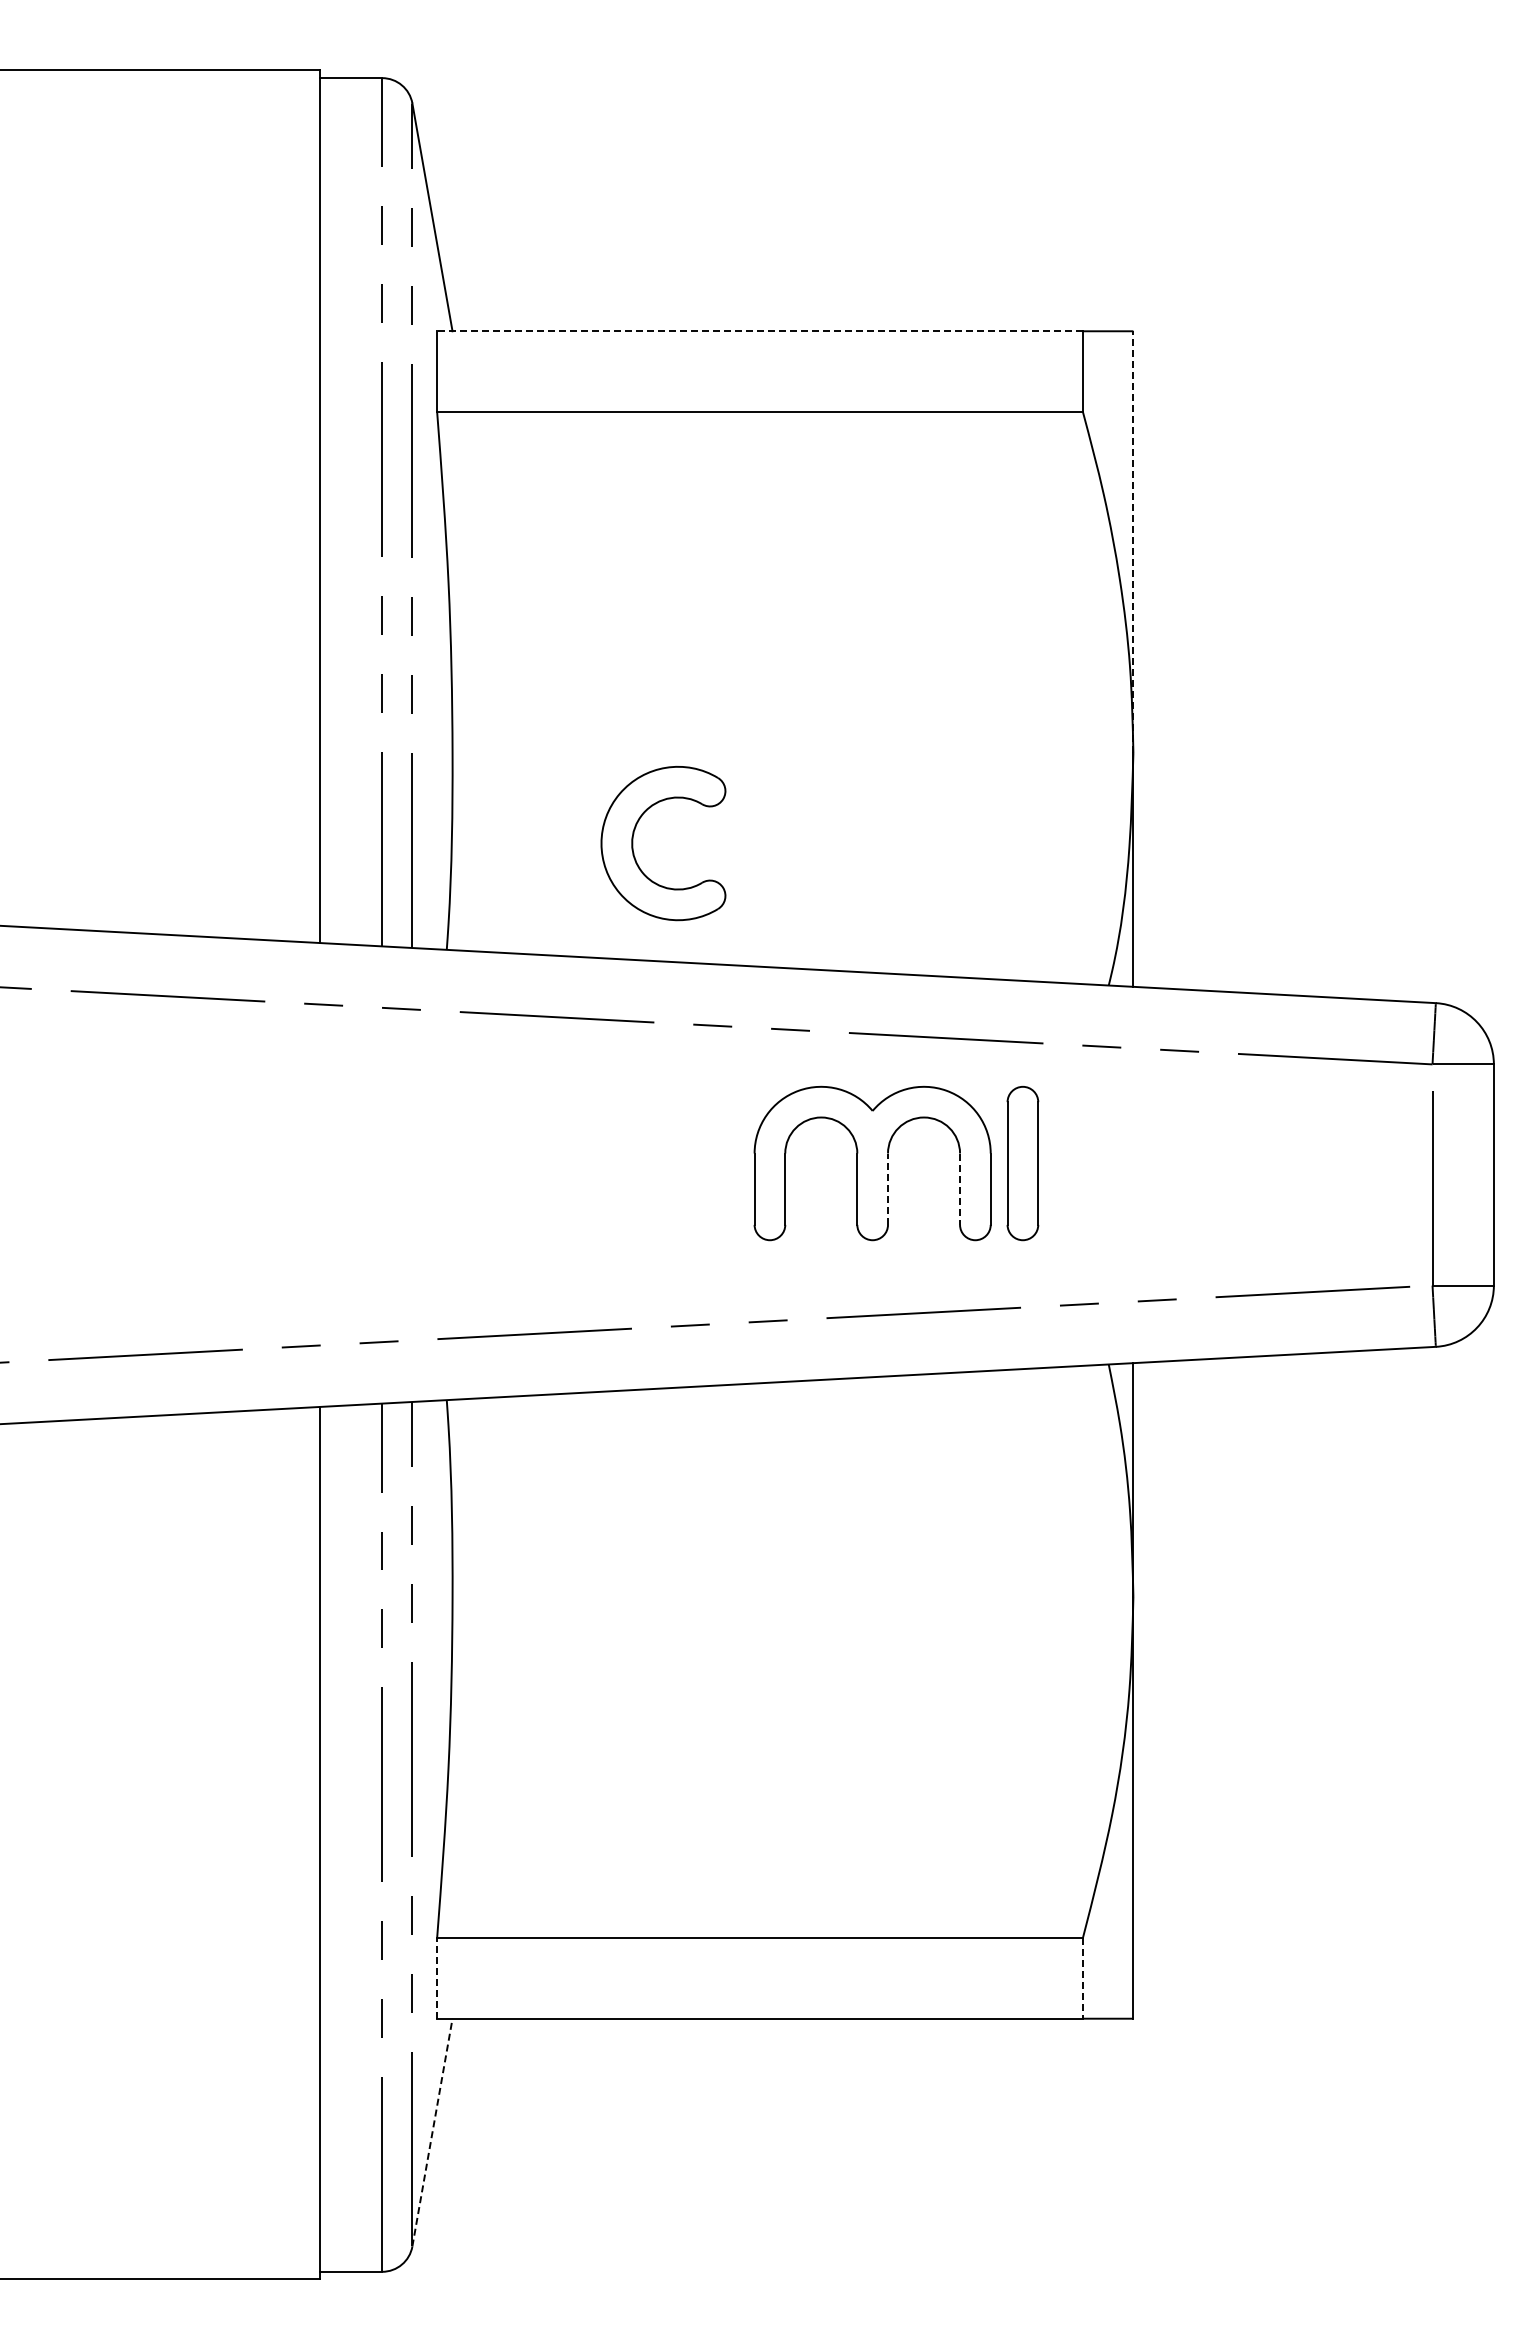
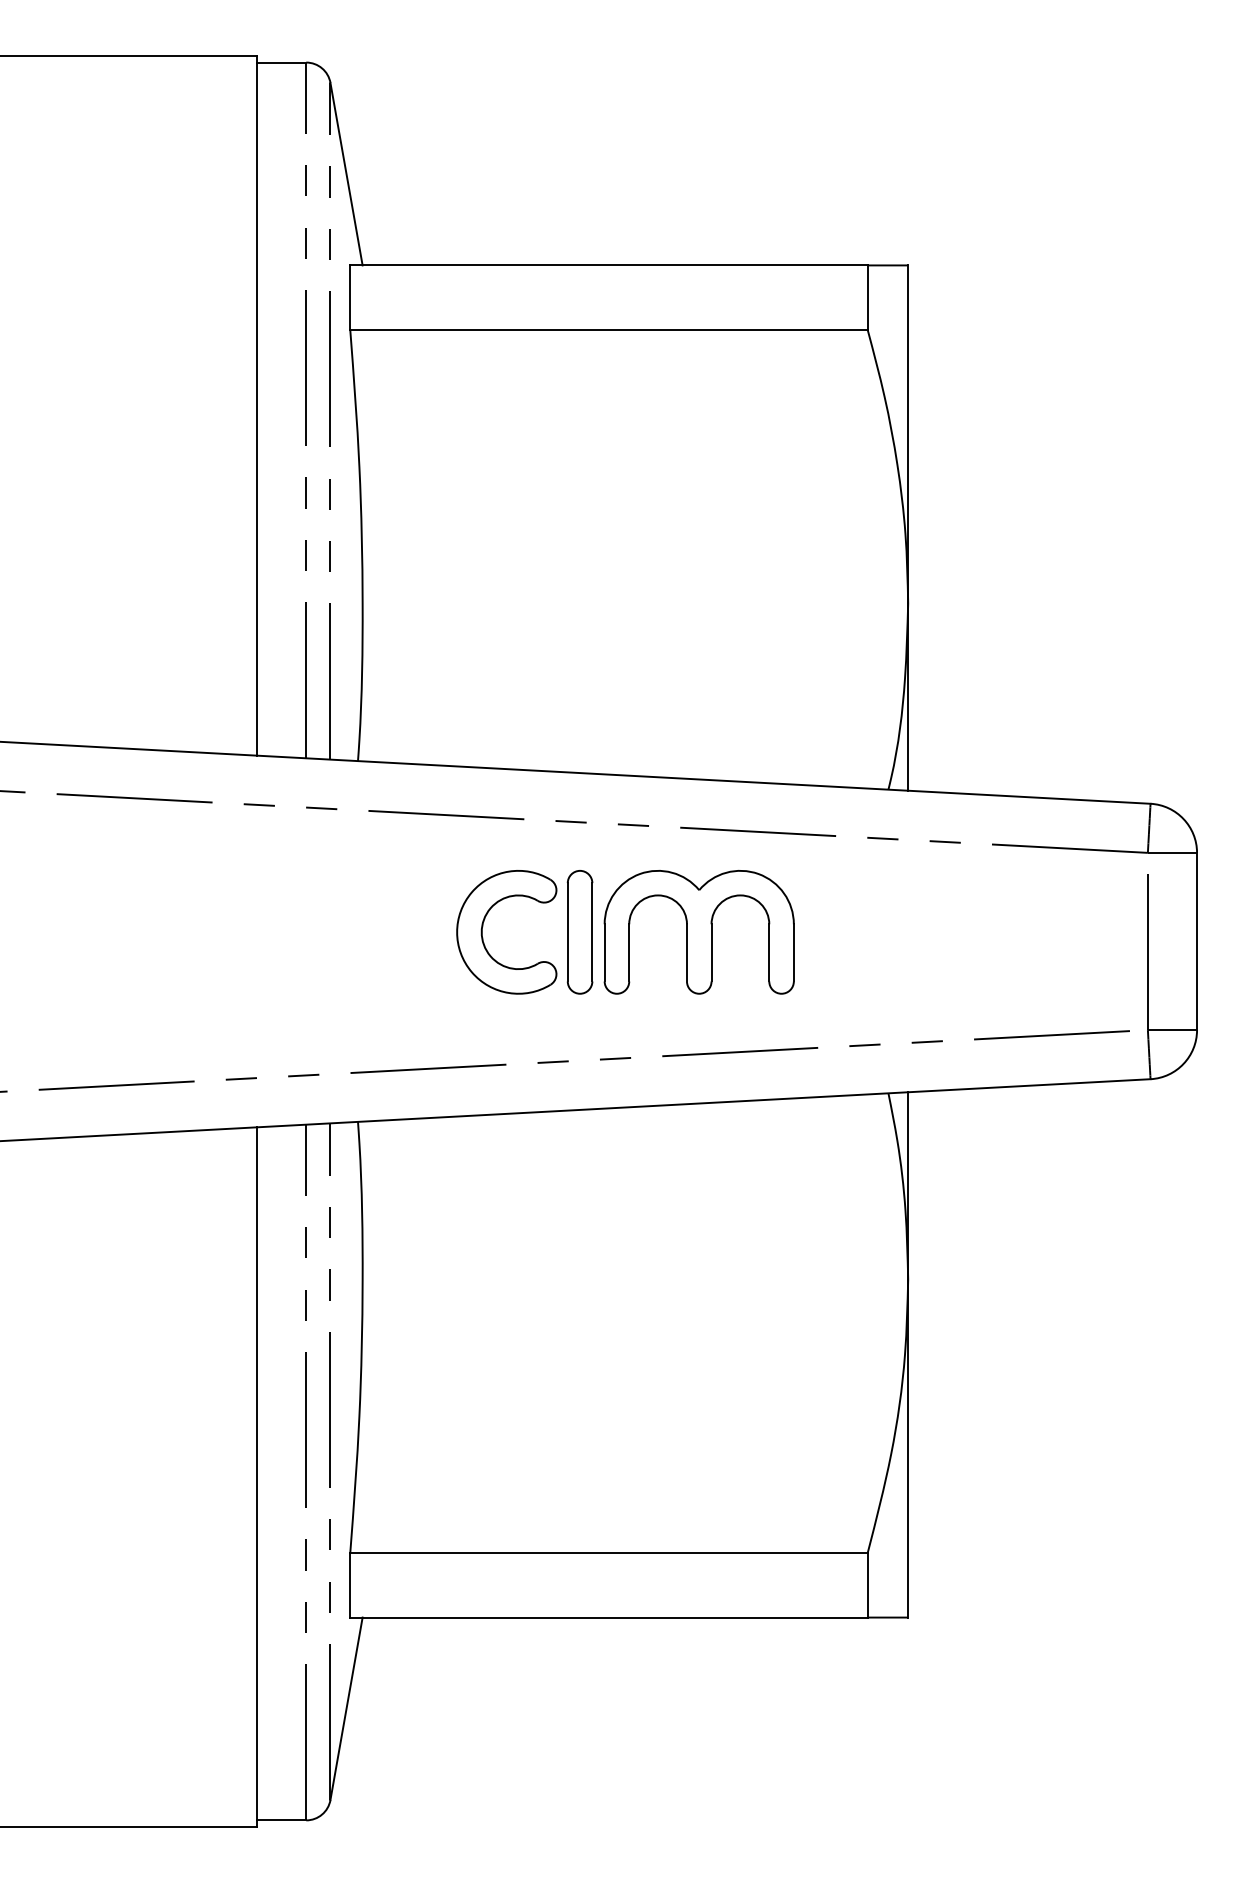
line: (760, 331) -> (609, 265), dashed -> solid
line: (1133, 542) -> (908, 434), dashed -> solid
part: (633, 843) -> (482, 932), moved
part: (1022, 1163) -> (579, 932), moved
line: (888, 1189) -> (711, 953), dashed -> solid
line: (960, 1189) -> (769, 953), dashed -> solid
line: (437, 1977) -> (350, 1584), dashed -> solid
line: (1082, 1978) -> (867, 1585), dashed -> solid
line: (432, 2132) -> (346, 1708), dashed -> solid

